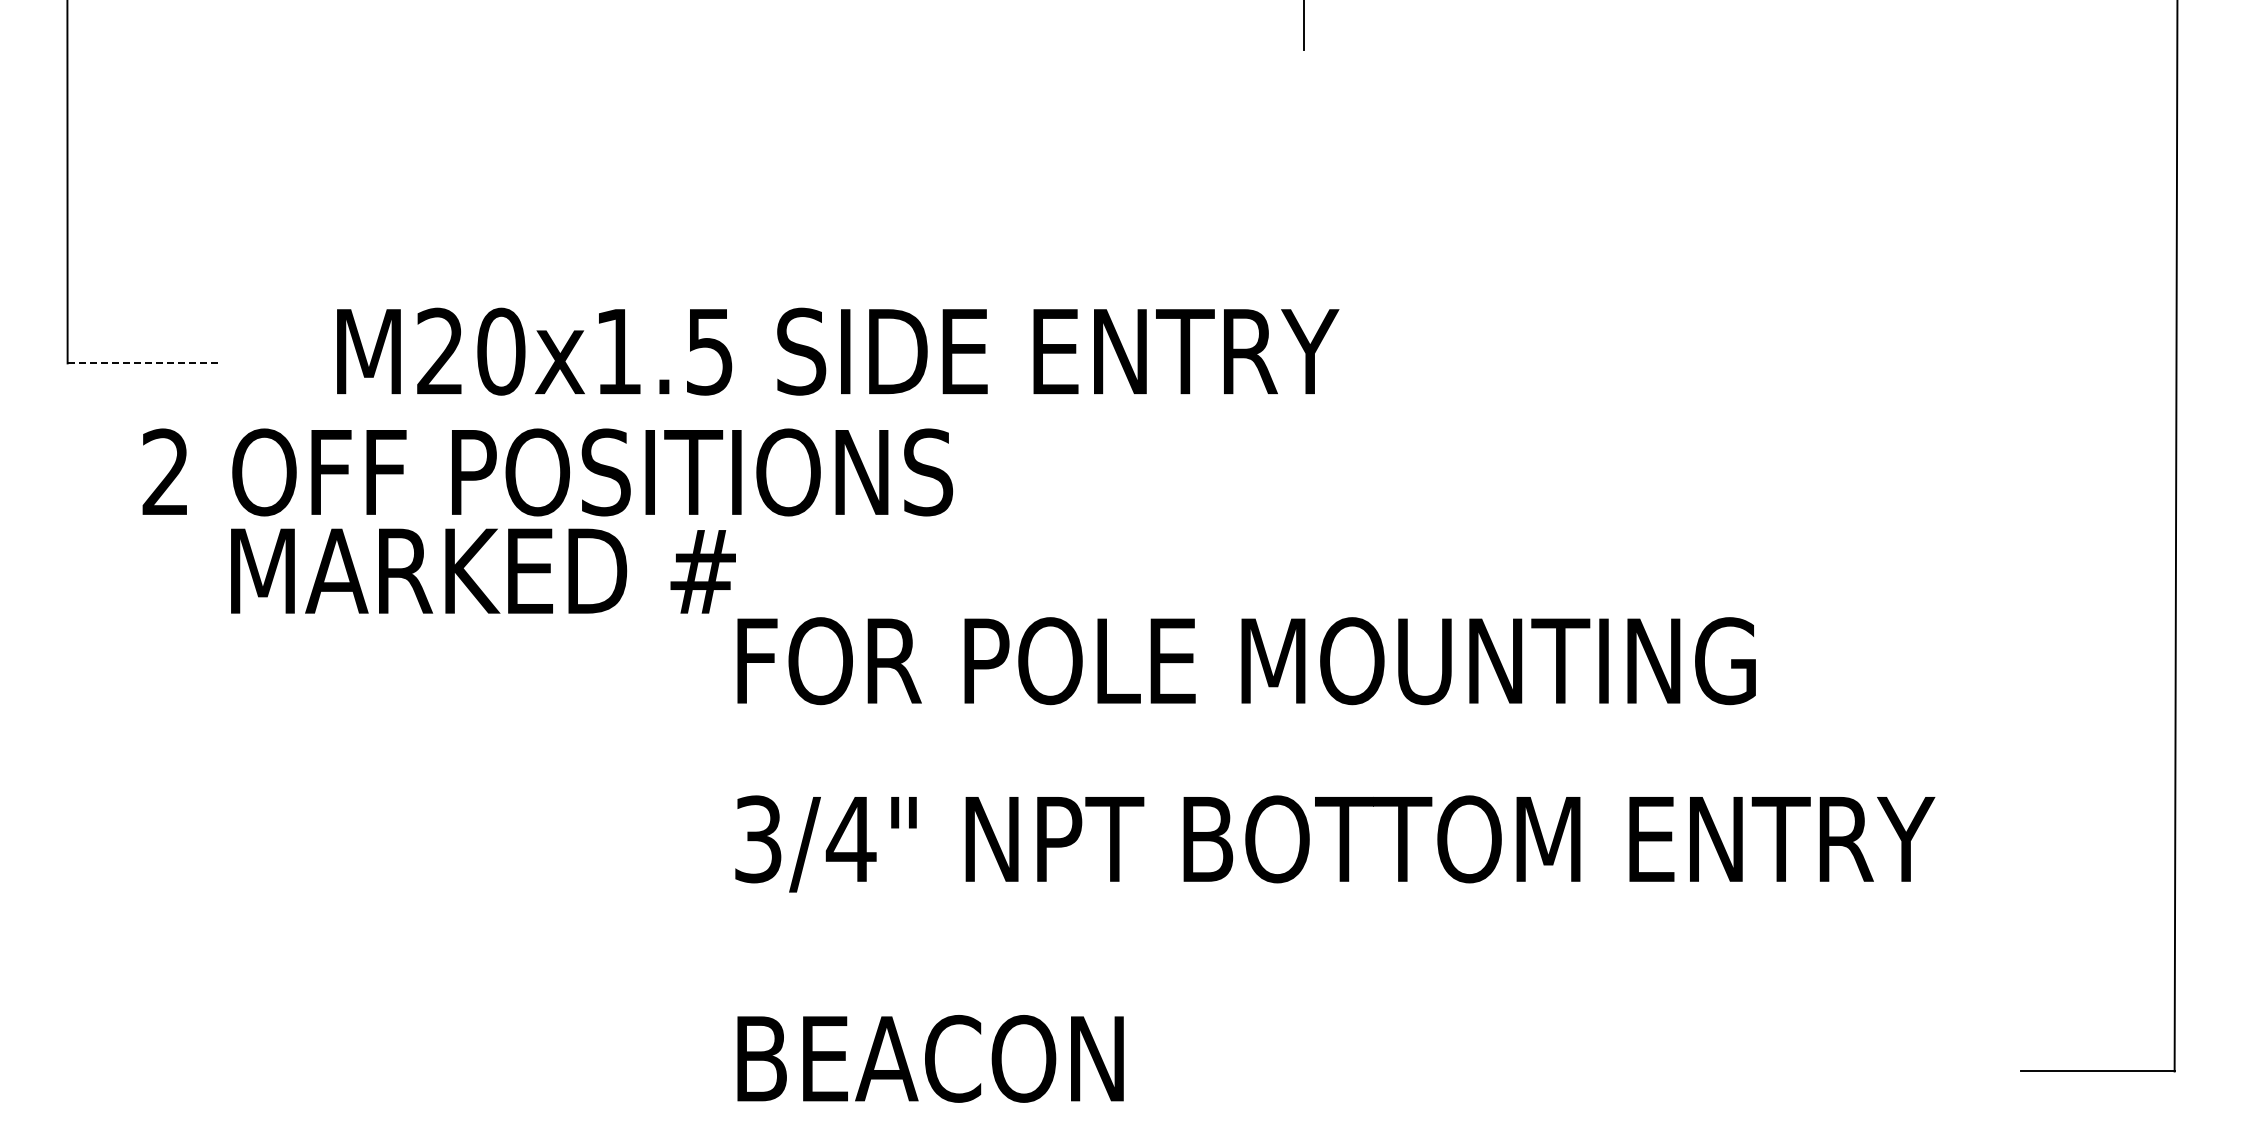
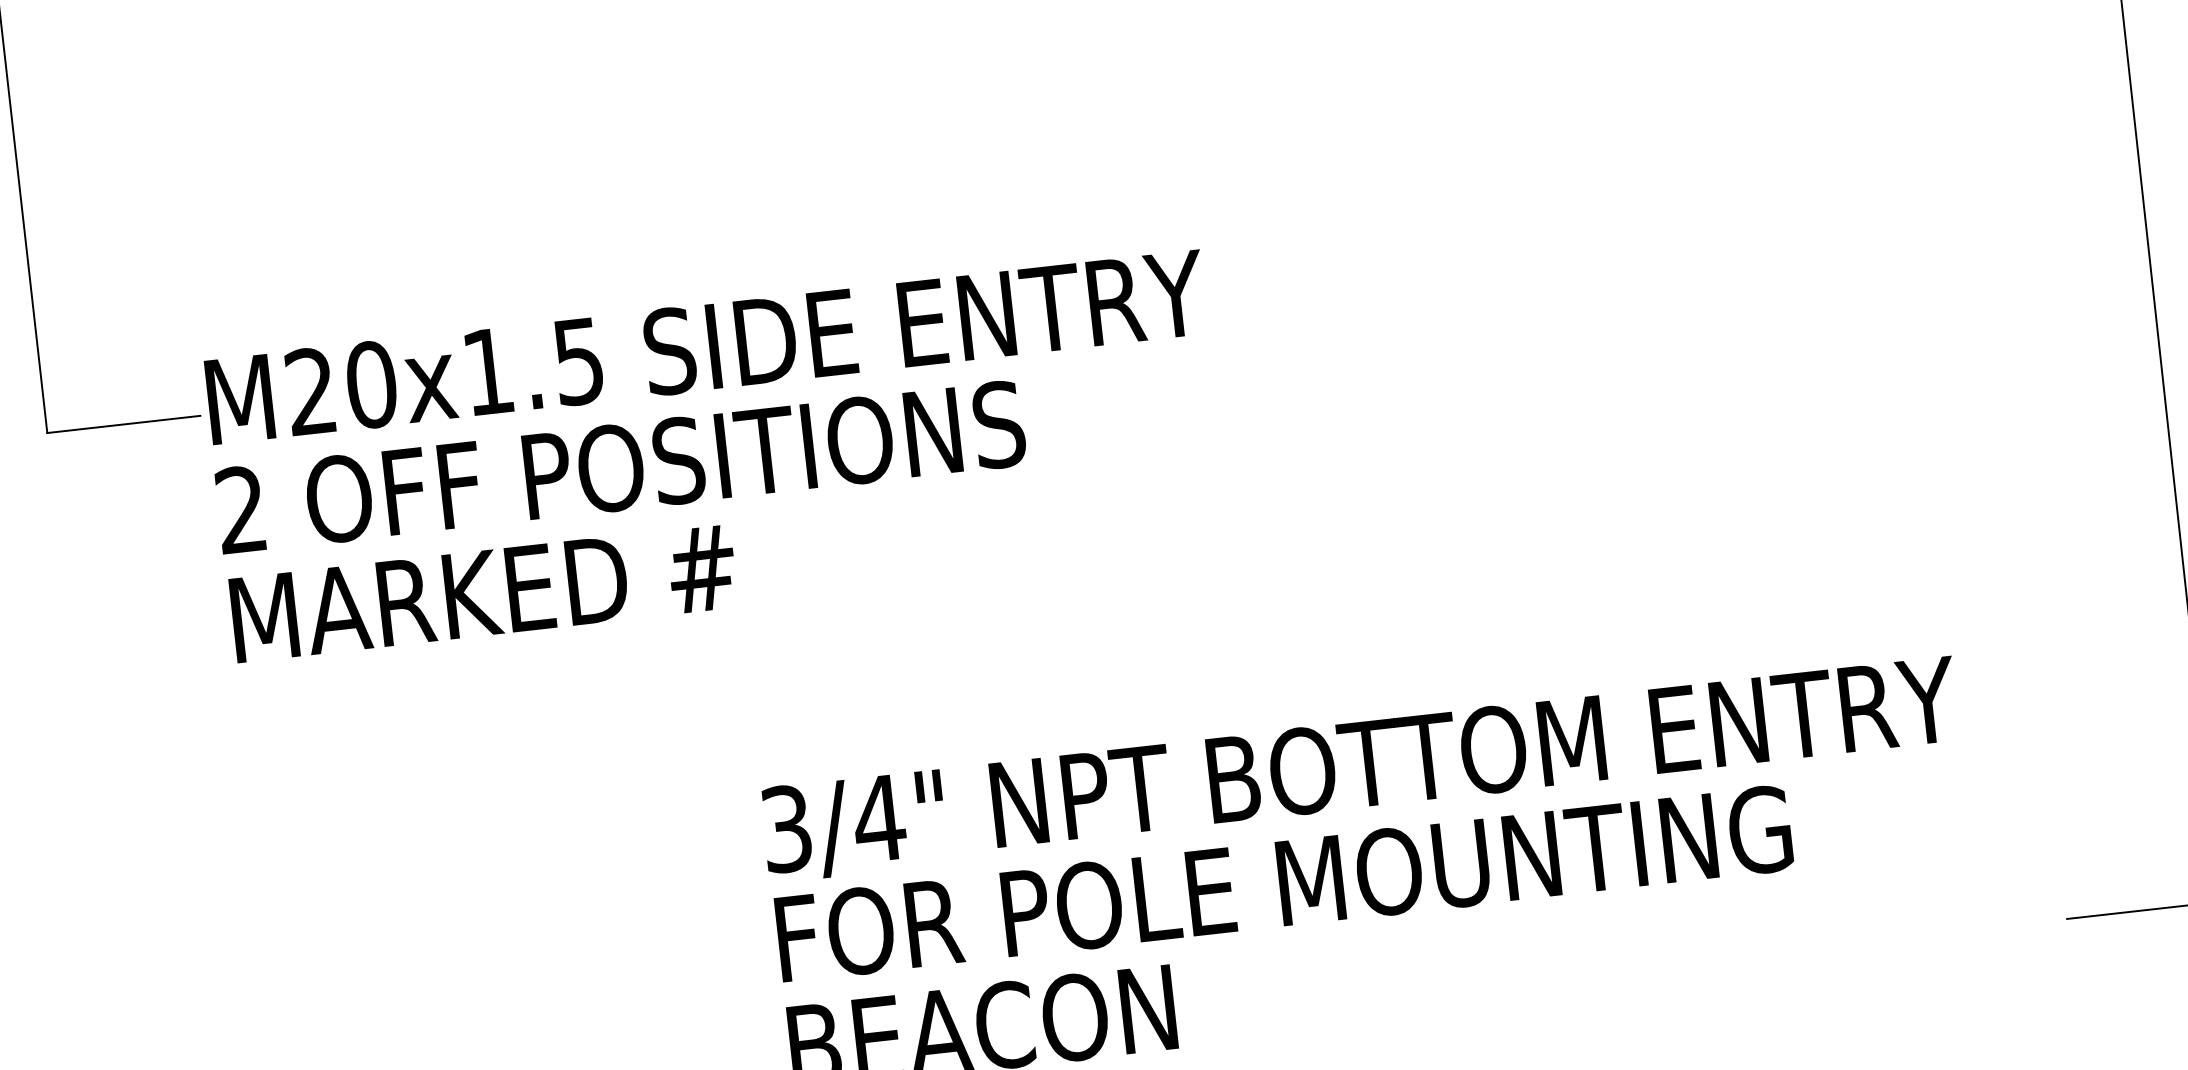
text: (838, 351) -> (706, 347), moved
line: (144, 363) -> (123, 424), dashed -> solid
text: (547, 472) -> (620, 467), moved
text: (1246, 661) -> (1284, 884), moved

